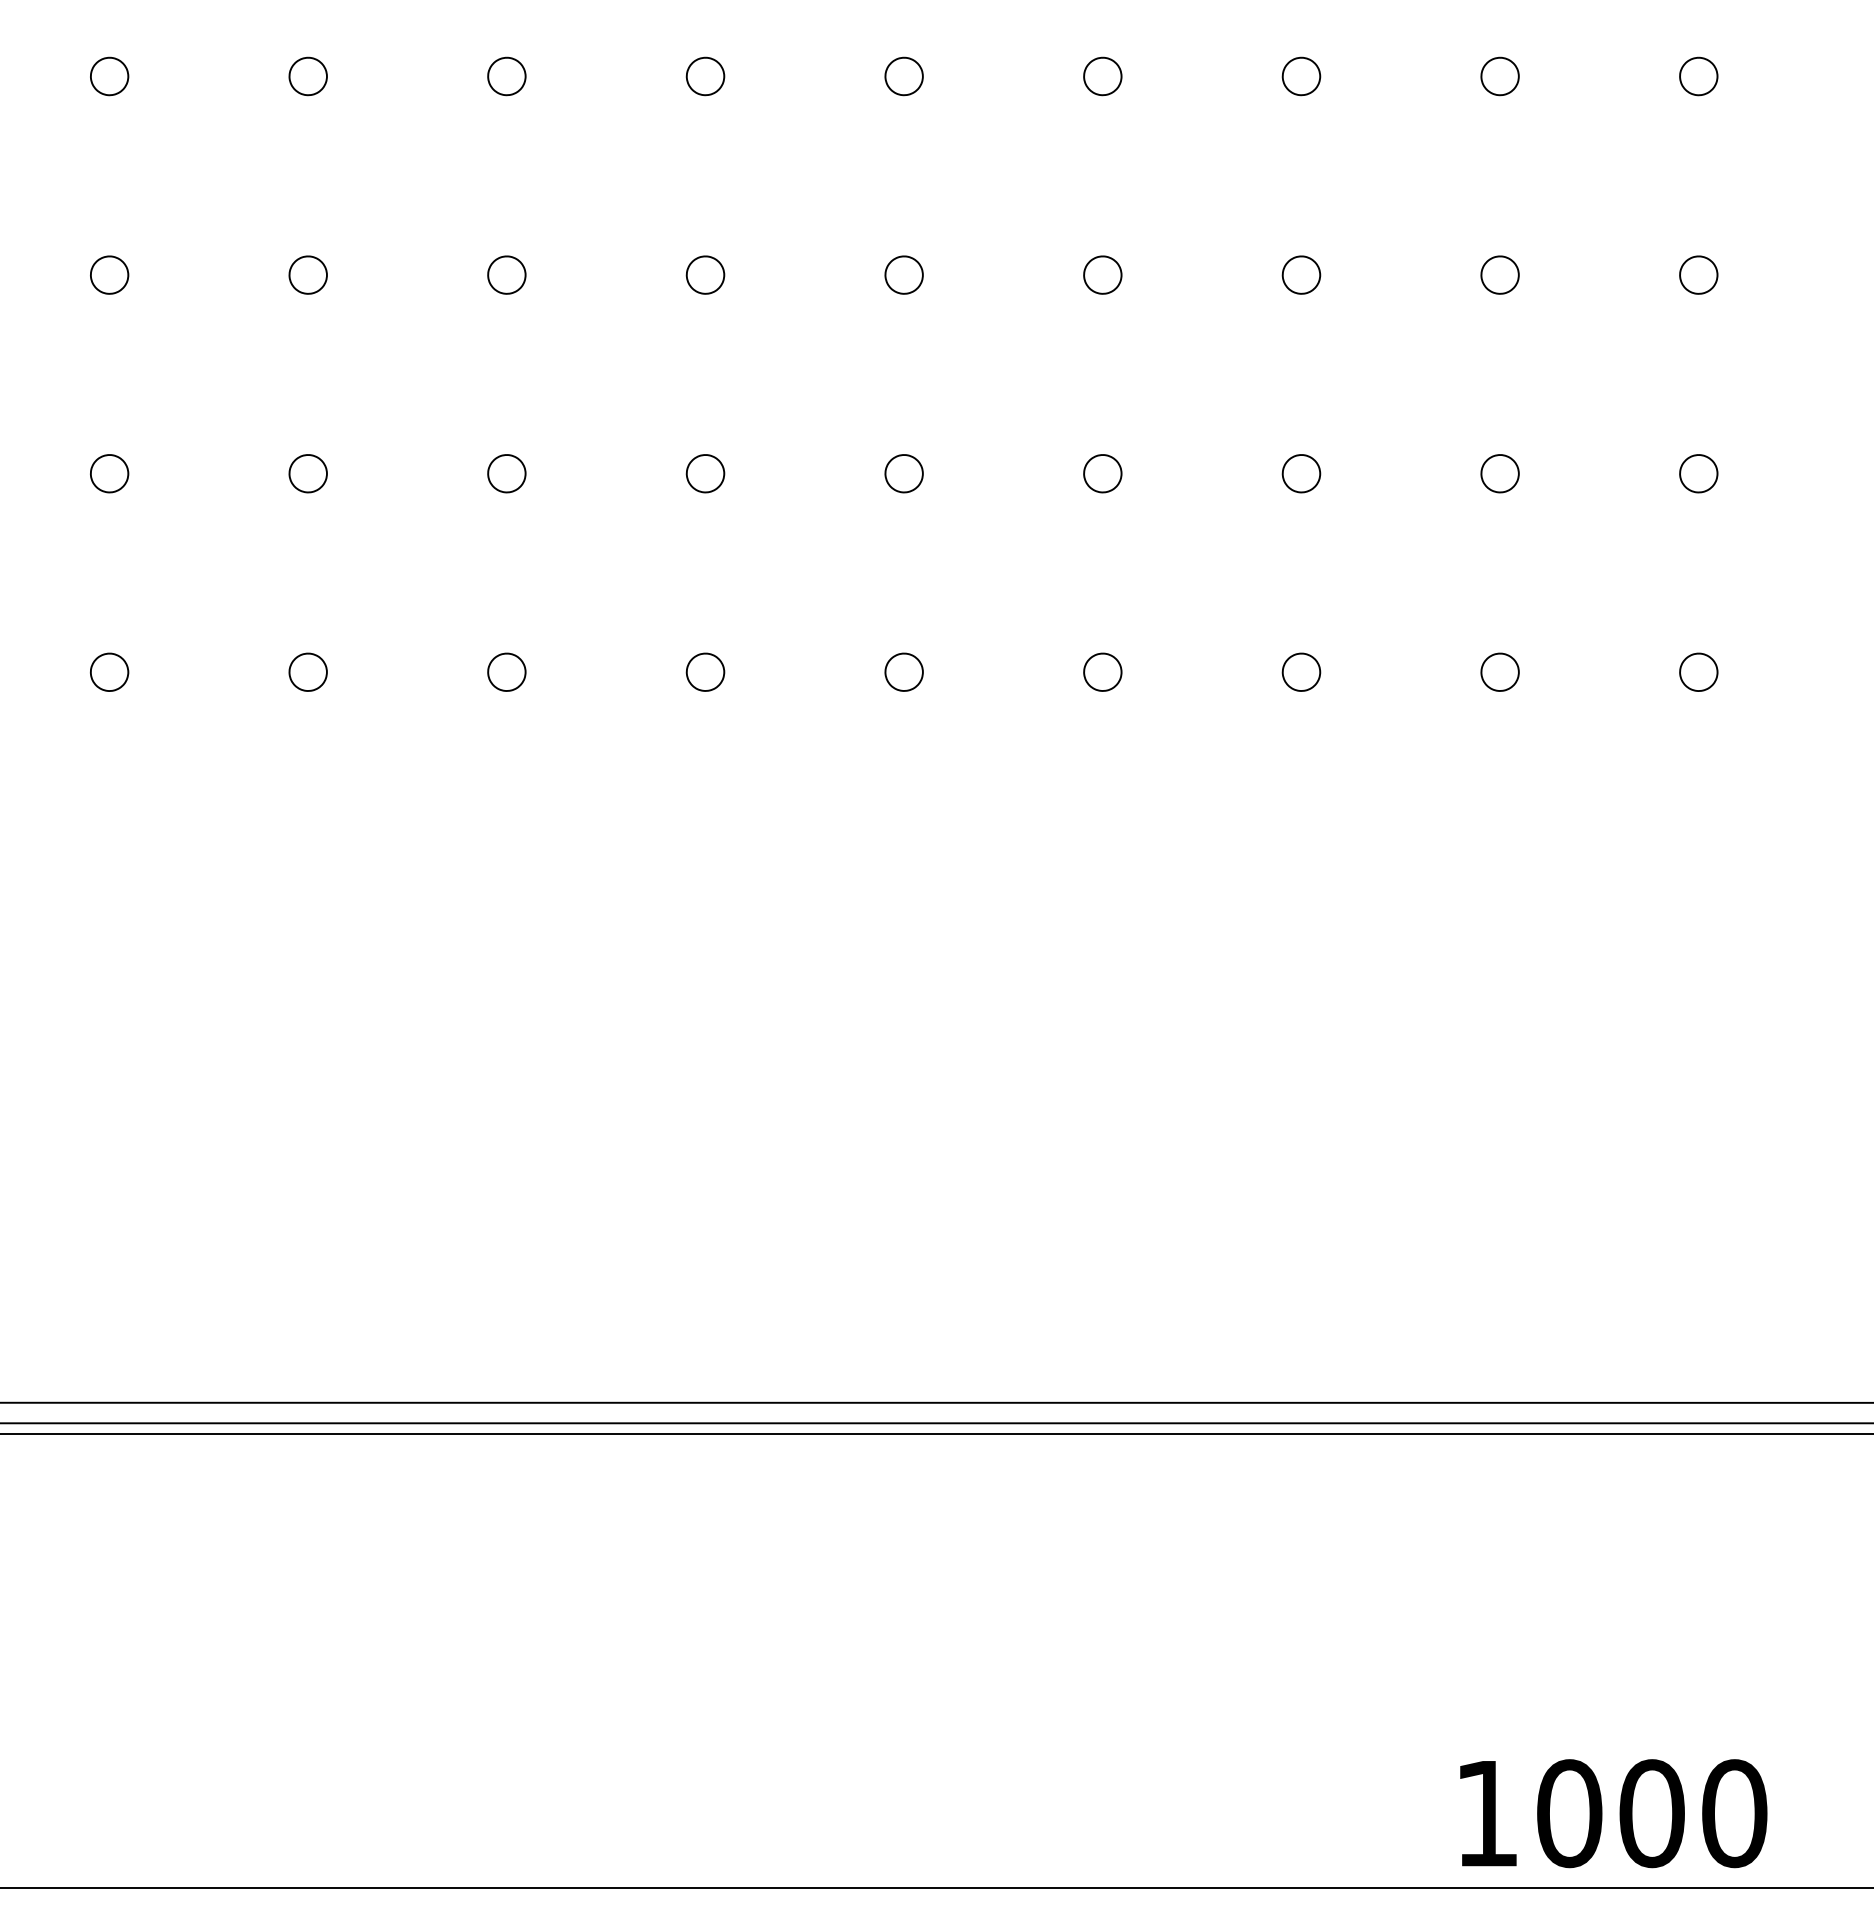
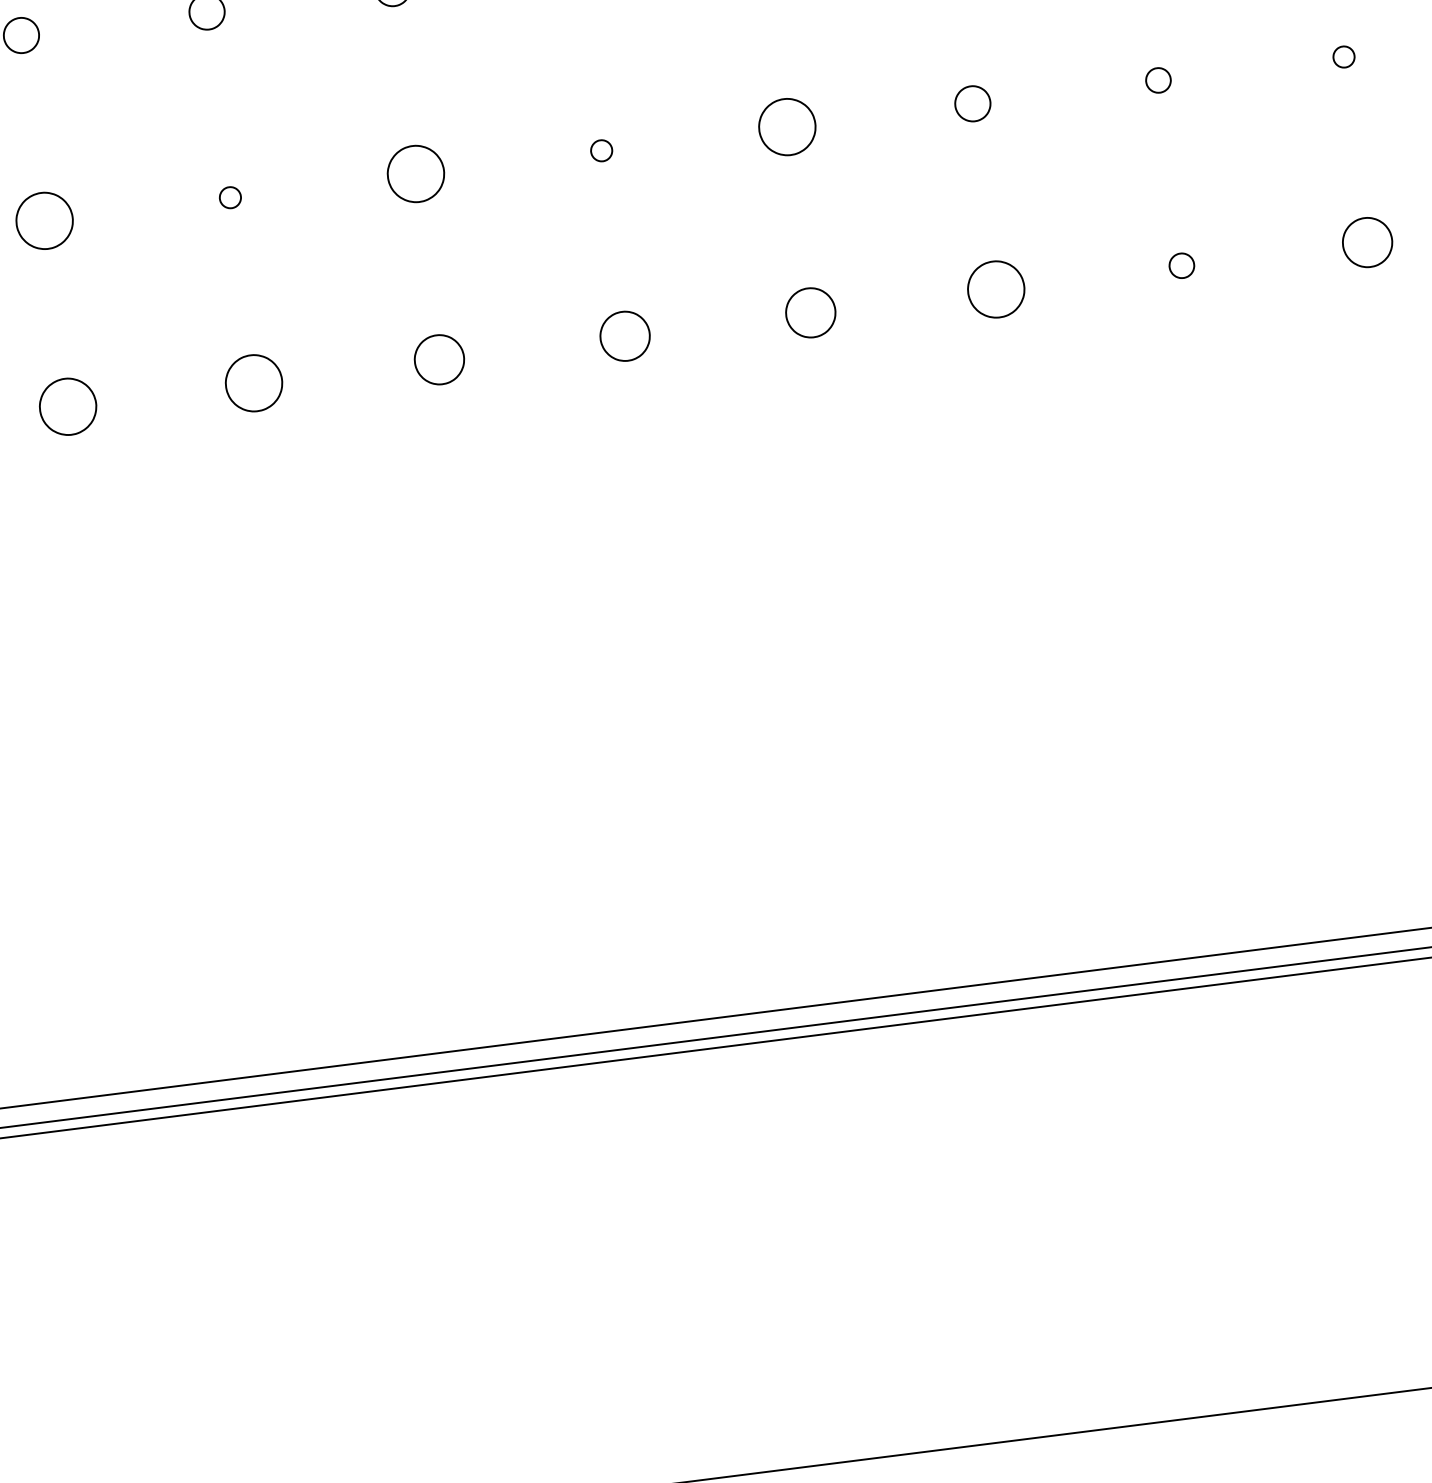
part: (109, 473) -> (44, 220), size x1.6
part: (307, 473) -> (229, 197), size x0.6
part: (506, 473) -> (415, 173), size x1.6
part: (705, 473) -> (601, 150), size x0.6
part: (903, 473) -> (786, 127), size x1.6
part: (1301, 473) -> (1158, 80), size x0.7
part: (1499, 473) -> (1343, 56), size x0.6
part: (109, 671) -> (68, 405), size x1.6
part: (307, 671) -> (253, 382), size x1.6
part: (506, 671) -> (439, 358), size x1.4
part: (705, 671) -> (624, 335), size x1.4
part: (903, 671) -> (809, 312), size x1.4
part: (1102, 671) -> (995, 288), size x1.6
part: (1301, 671) -> (1181, 265), size x0.7
part: (1499, 671) -> (1366, 241), size x1.4

